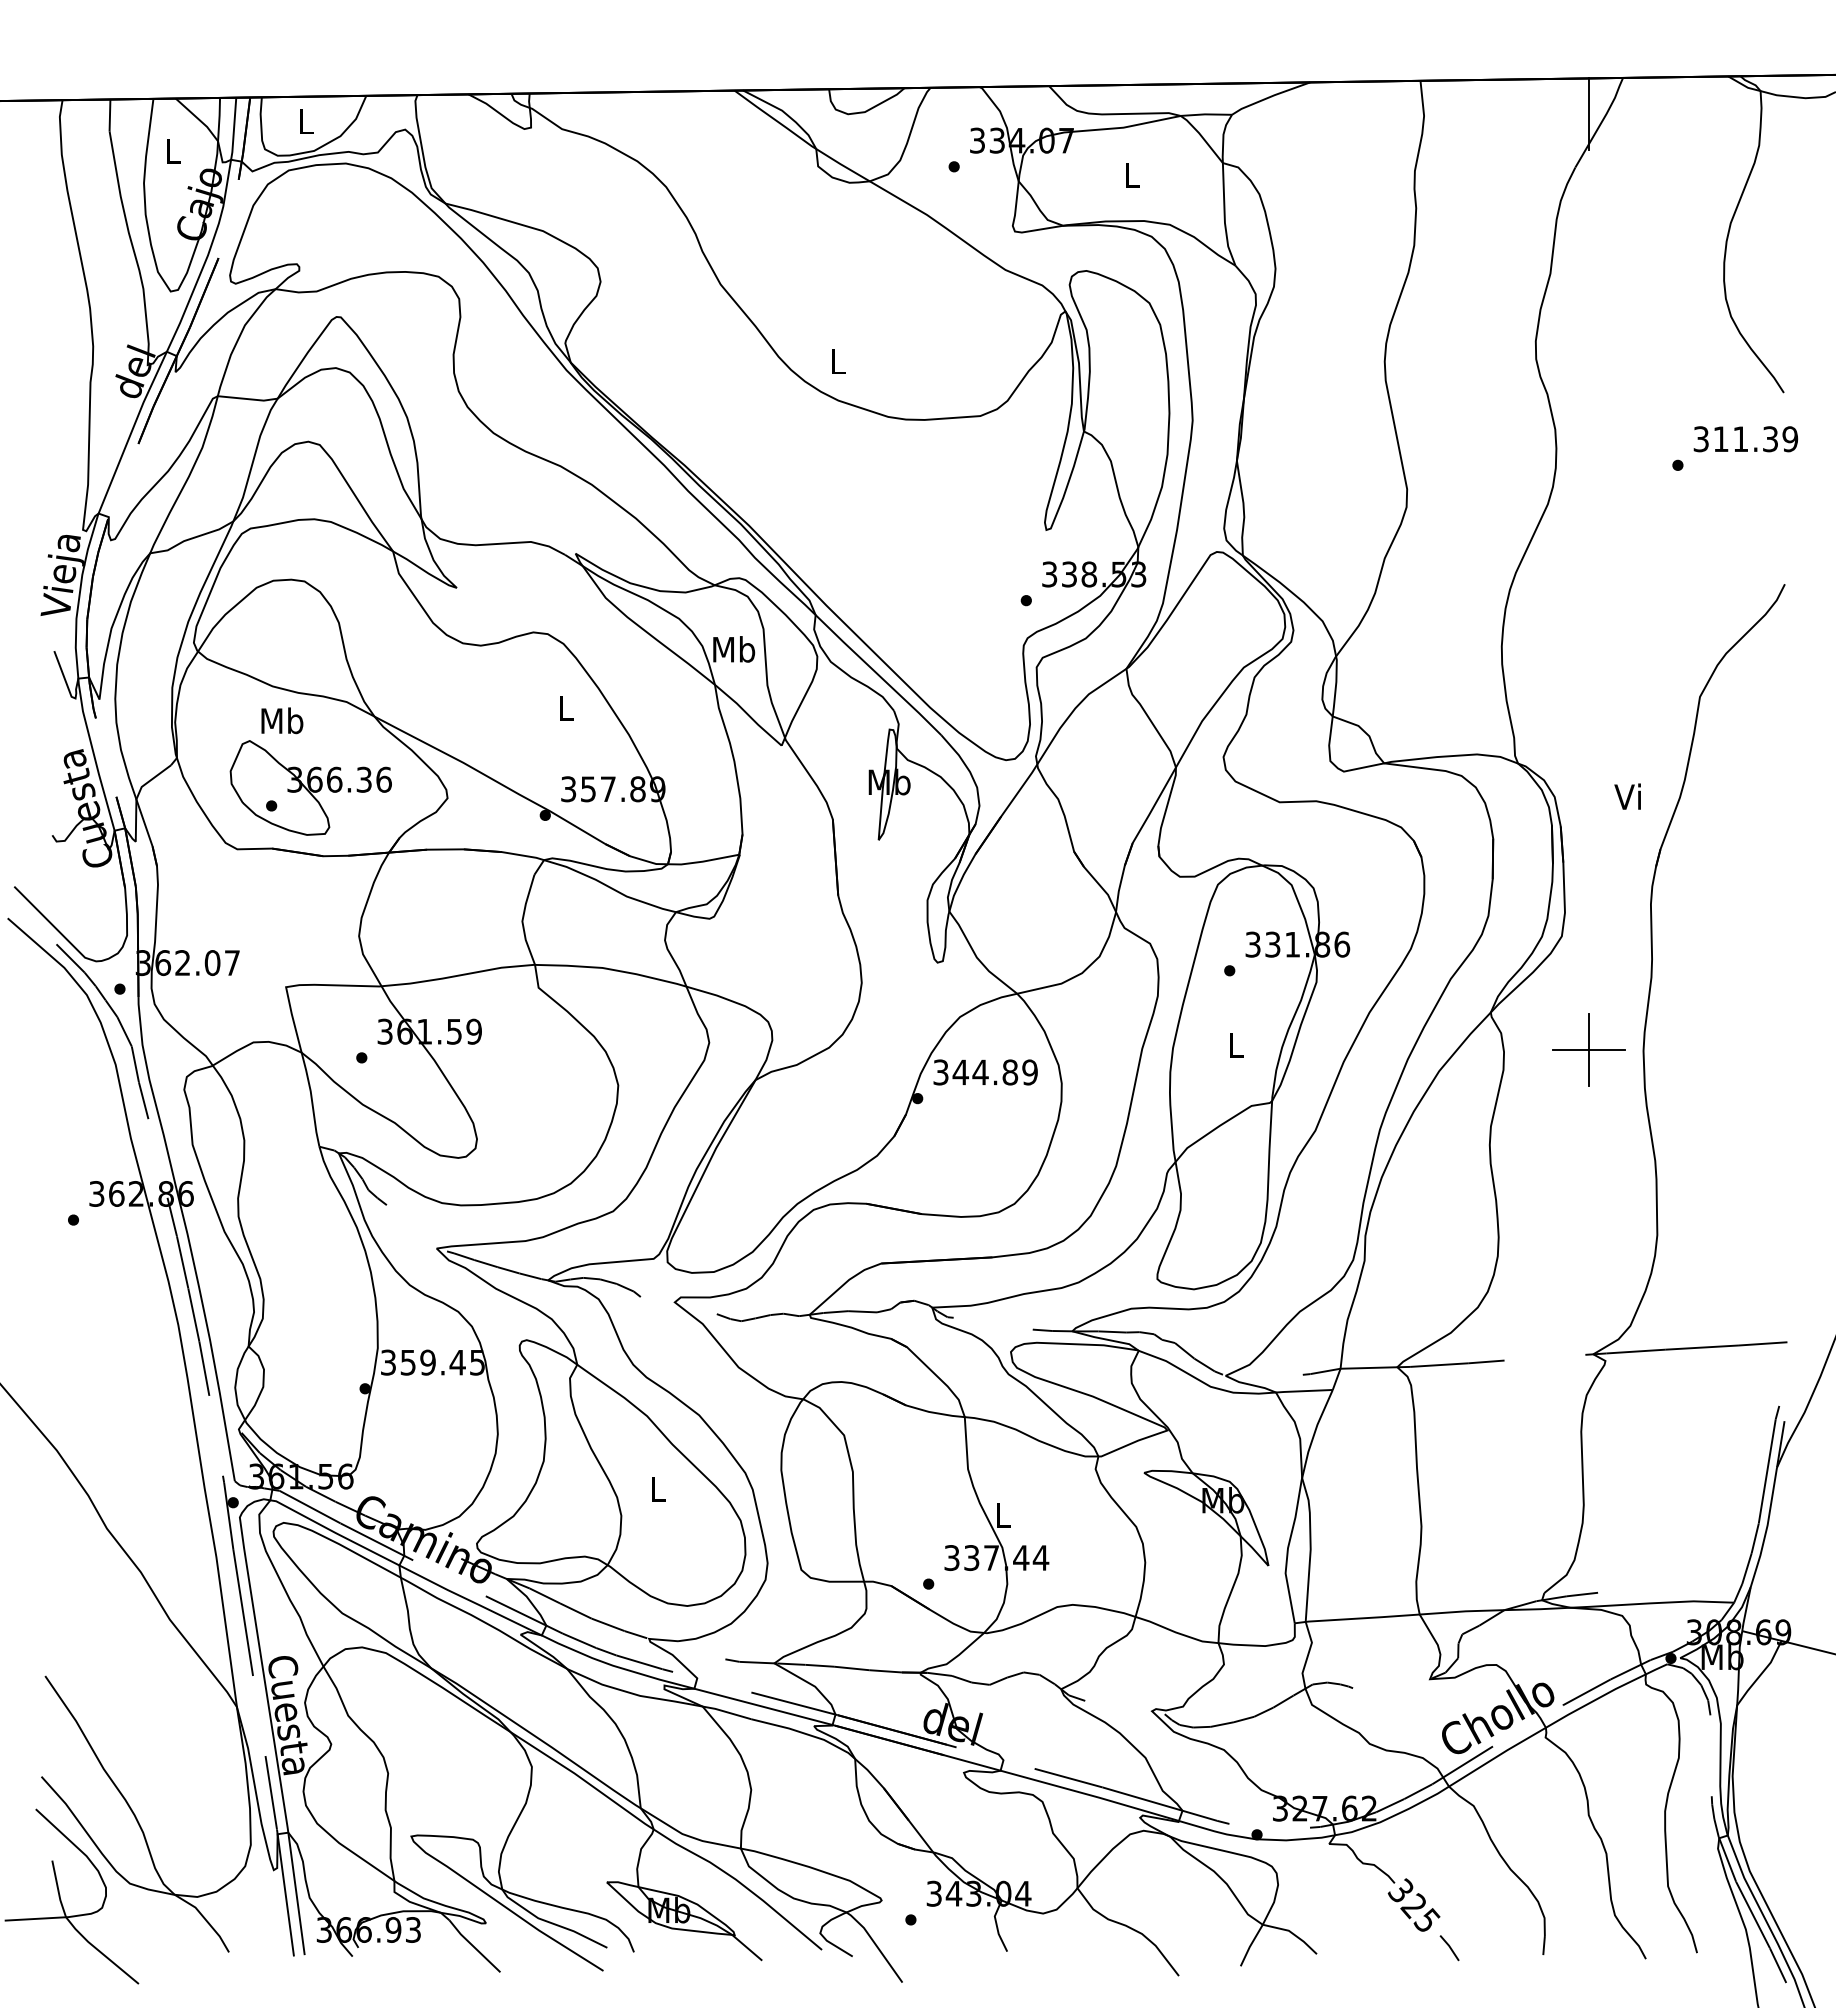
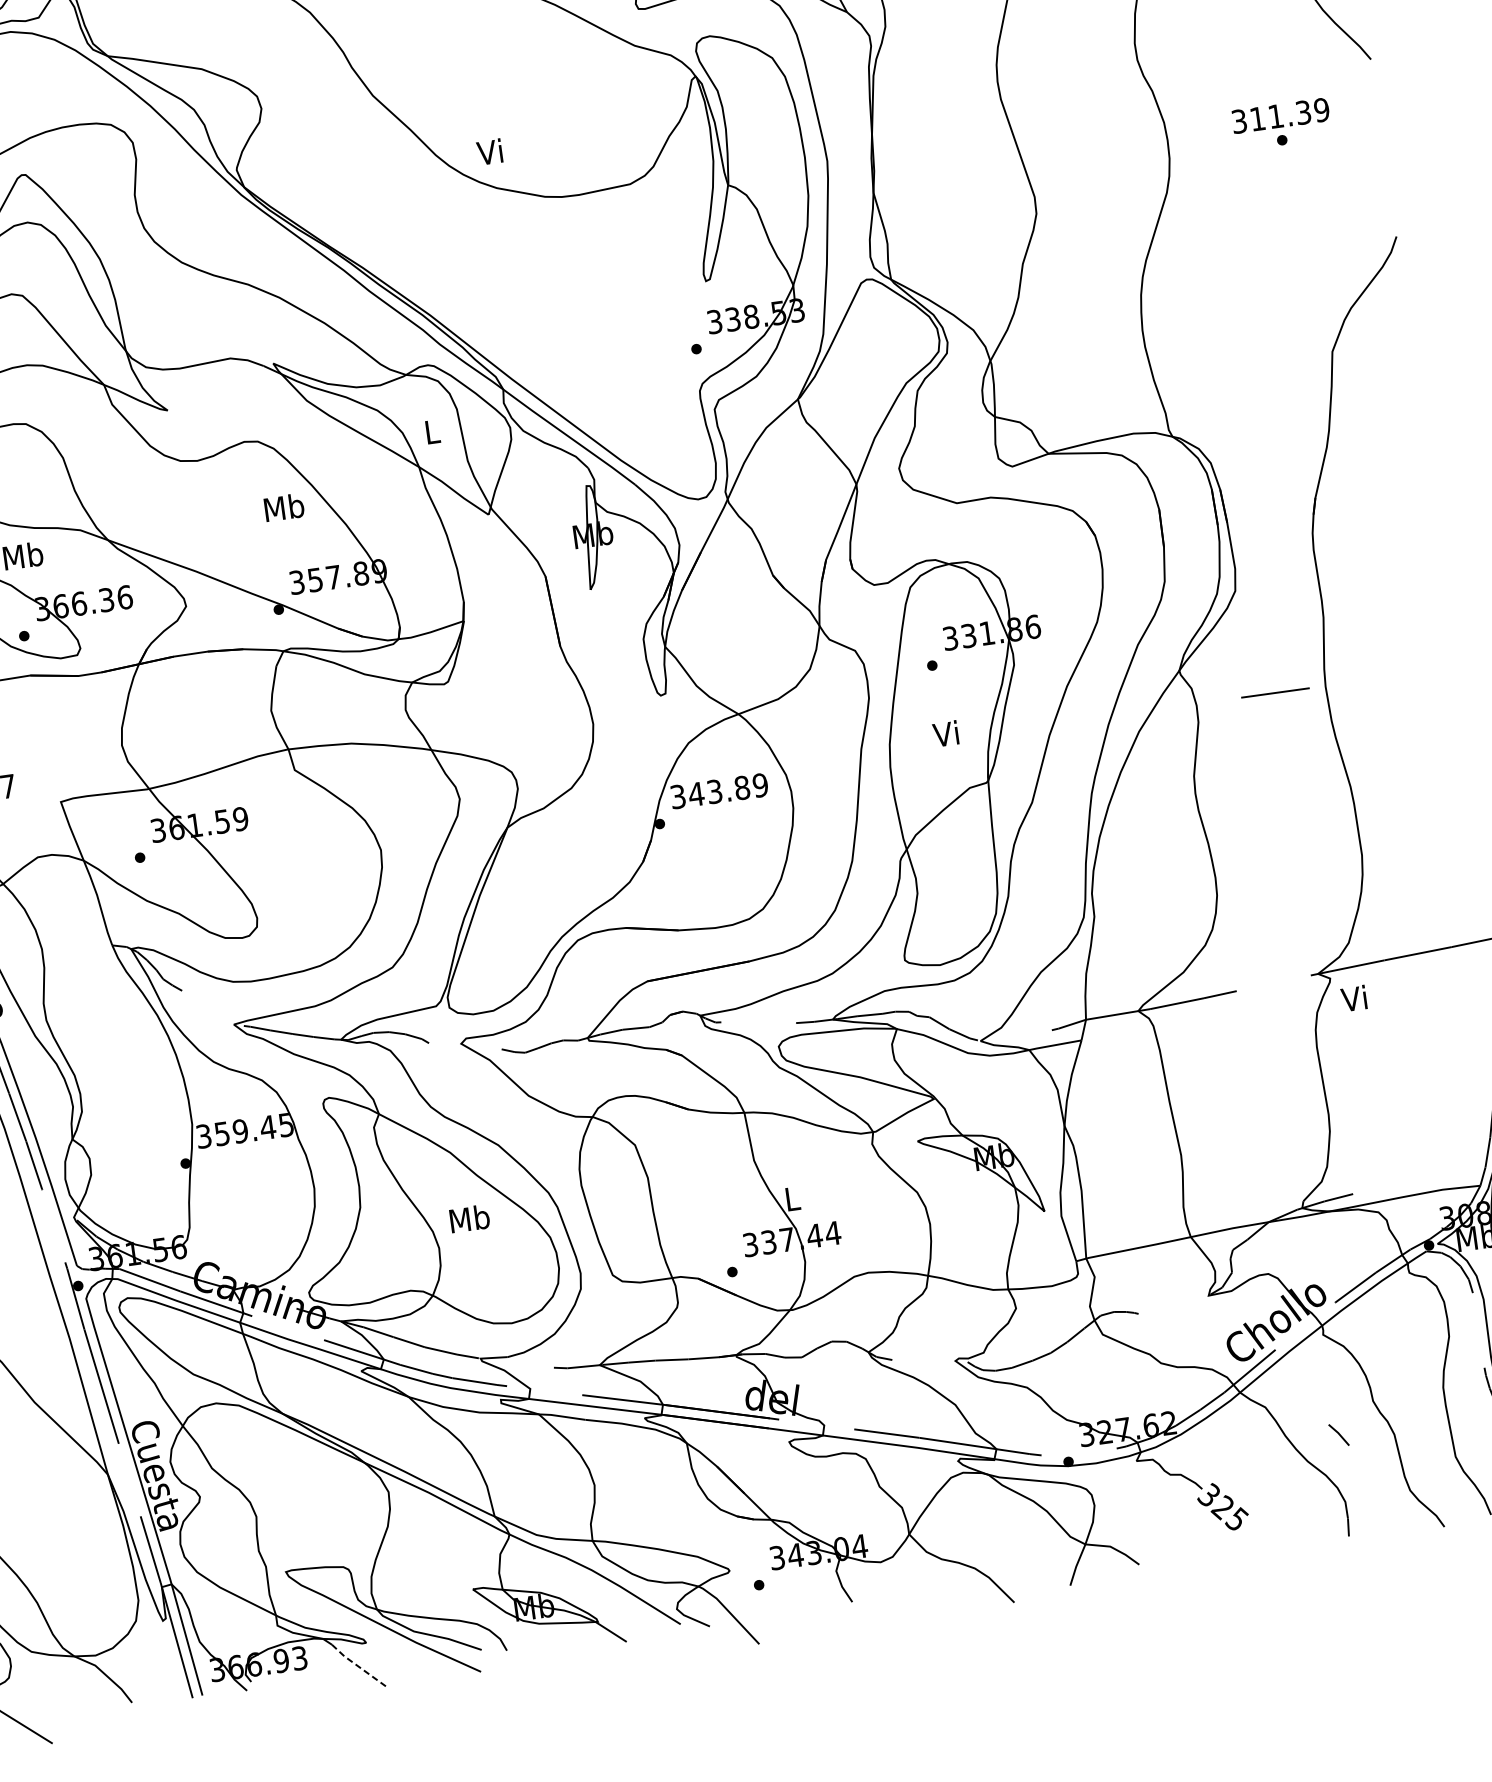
text: (835, 361) -> (489, 152), L -> Vi
text: (1745, 439) -> (1280, 116), moved
text: (734, 649) -> (432, 431), Mb -> L
text: (566, 707) -> (284, 507), L -> Mb
text: (1627, 796) -> (1353, 998), moved
text: (1233, 1044) -> (945, 733), L -> Vi
line: (1589, 1050) -> (1275, 693), removed
text: (980, 1072) -> (714, 791), 344.89 -> 343.89
text: (658, 1488) -> (470, 1218), L -> Mb
line: (473, 1946) -> (357, 1665), solid -> dashed
line: (1449, 1948) -> (1338, 1435), moved

